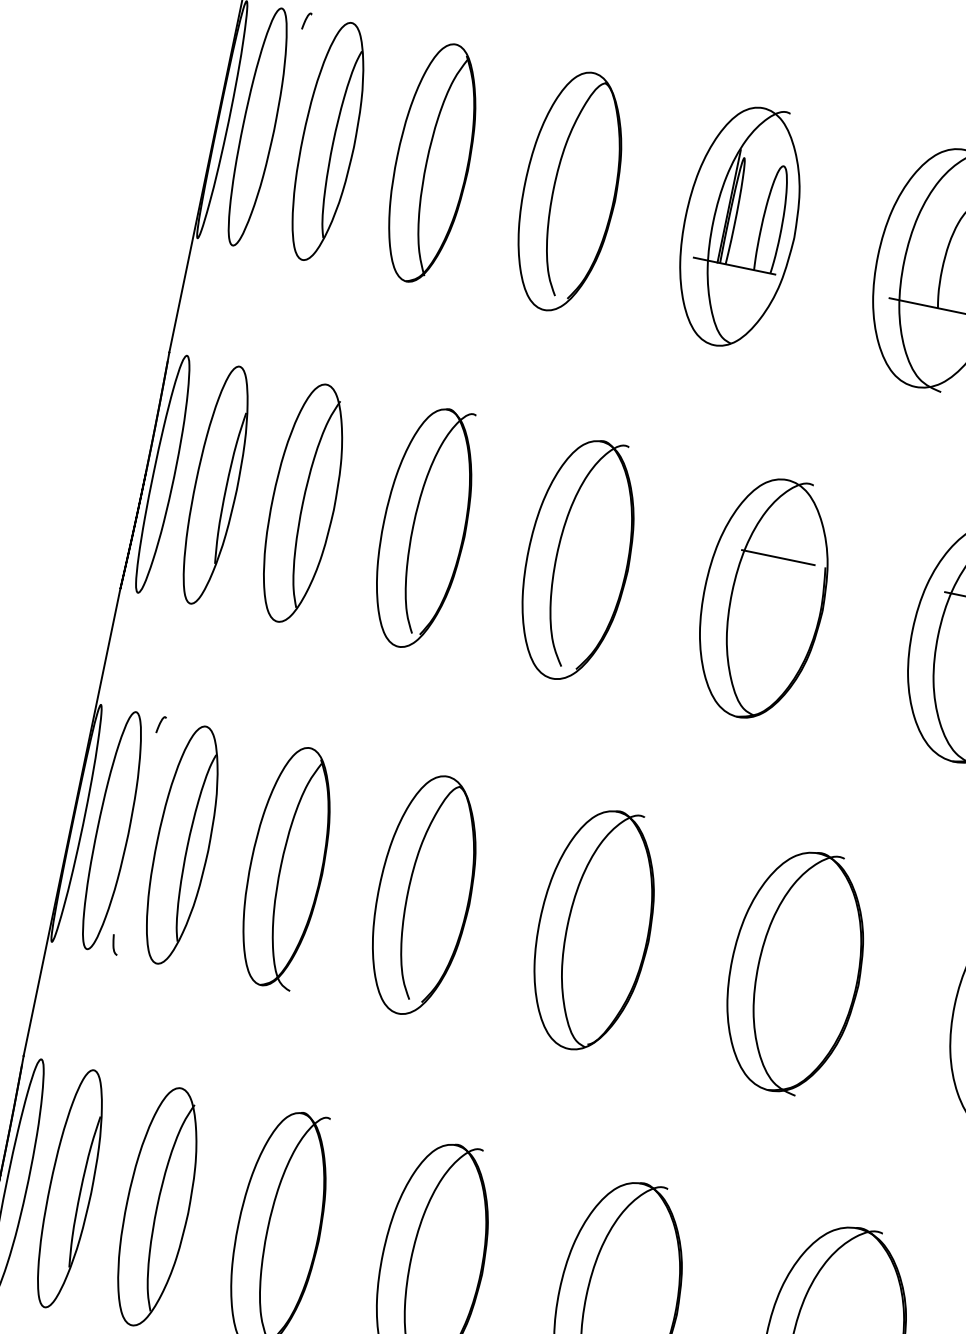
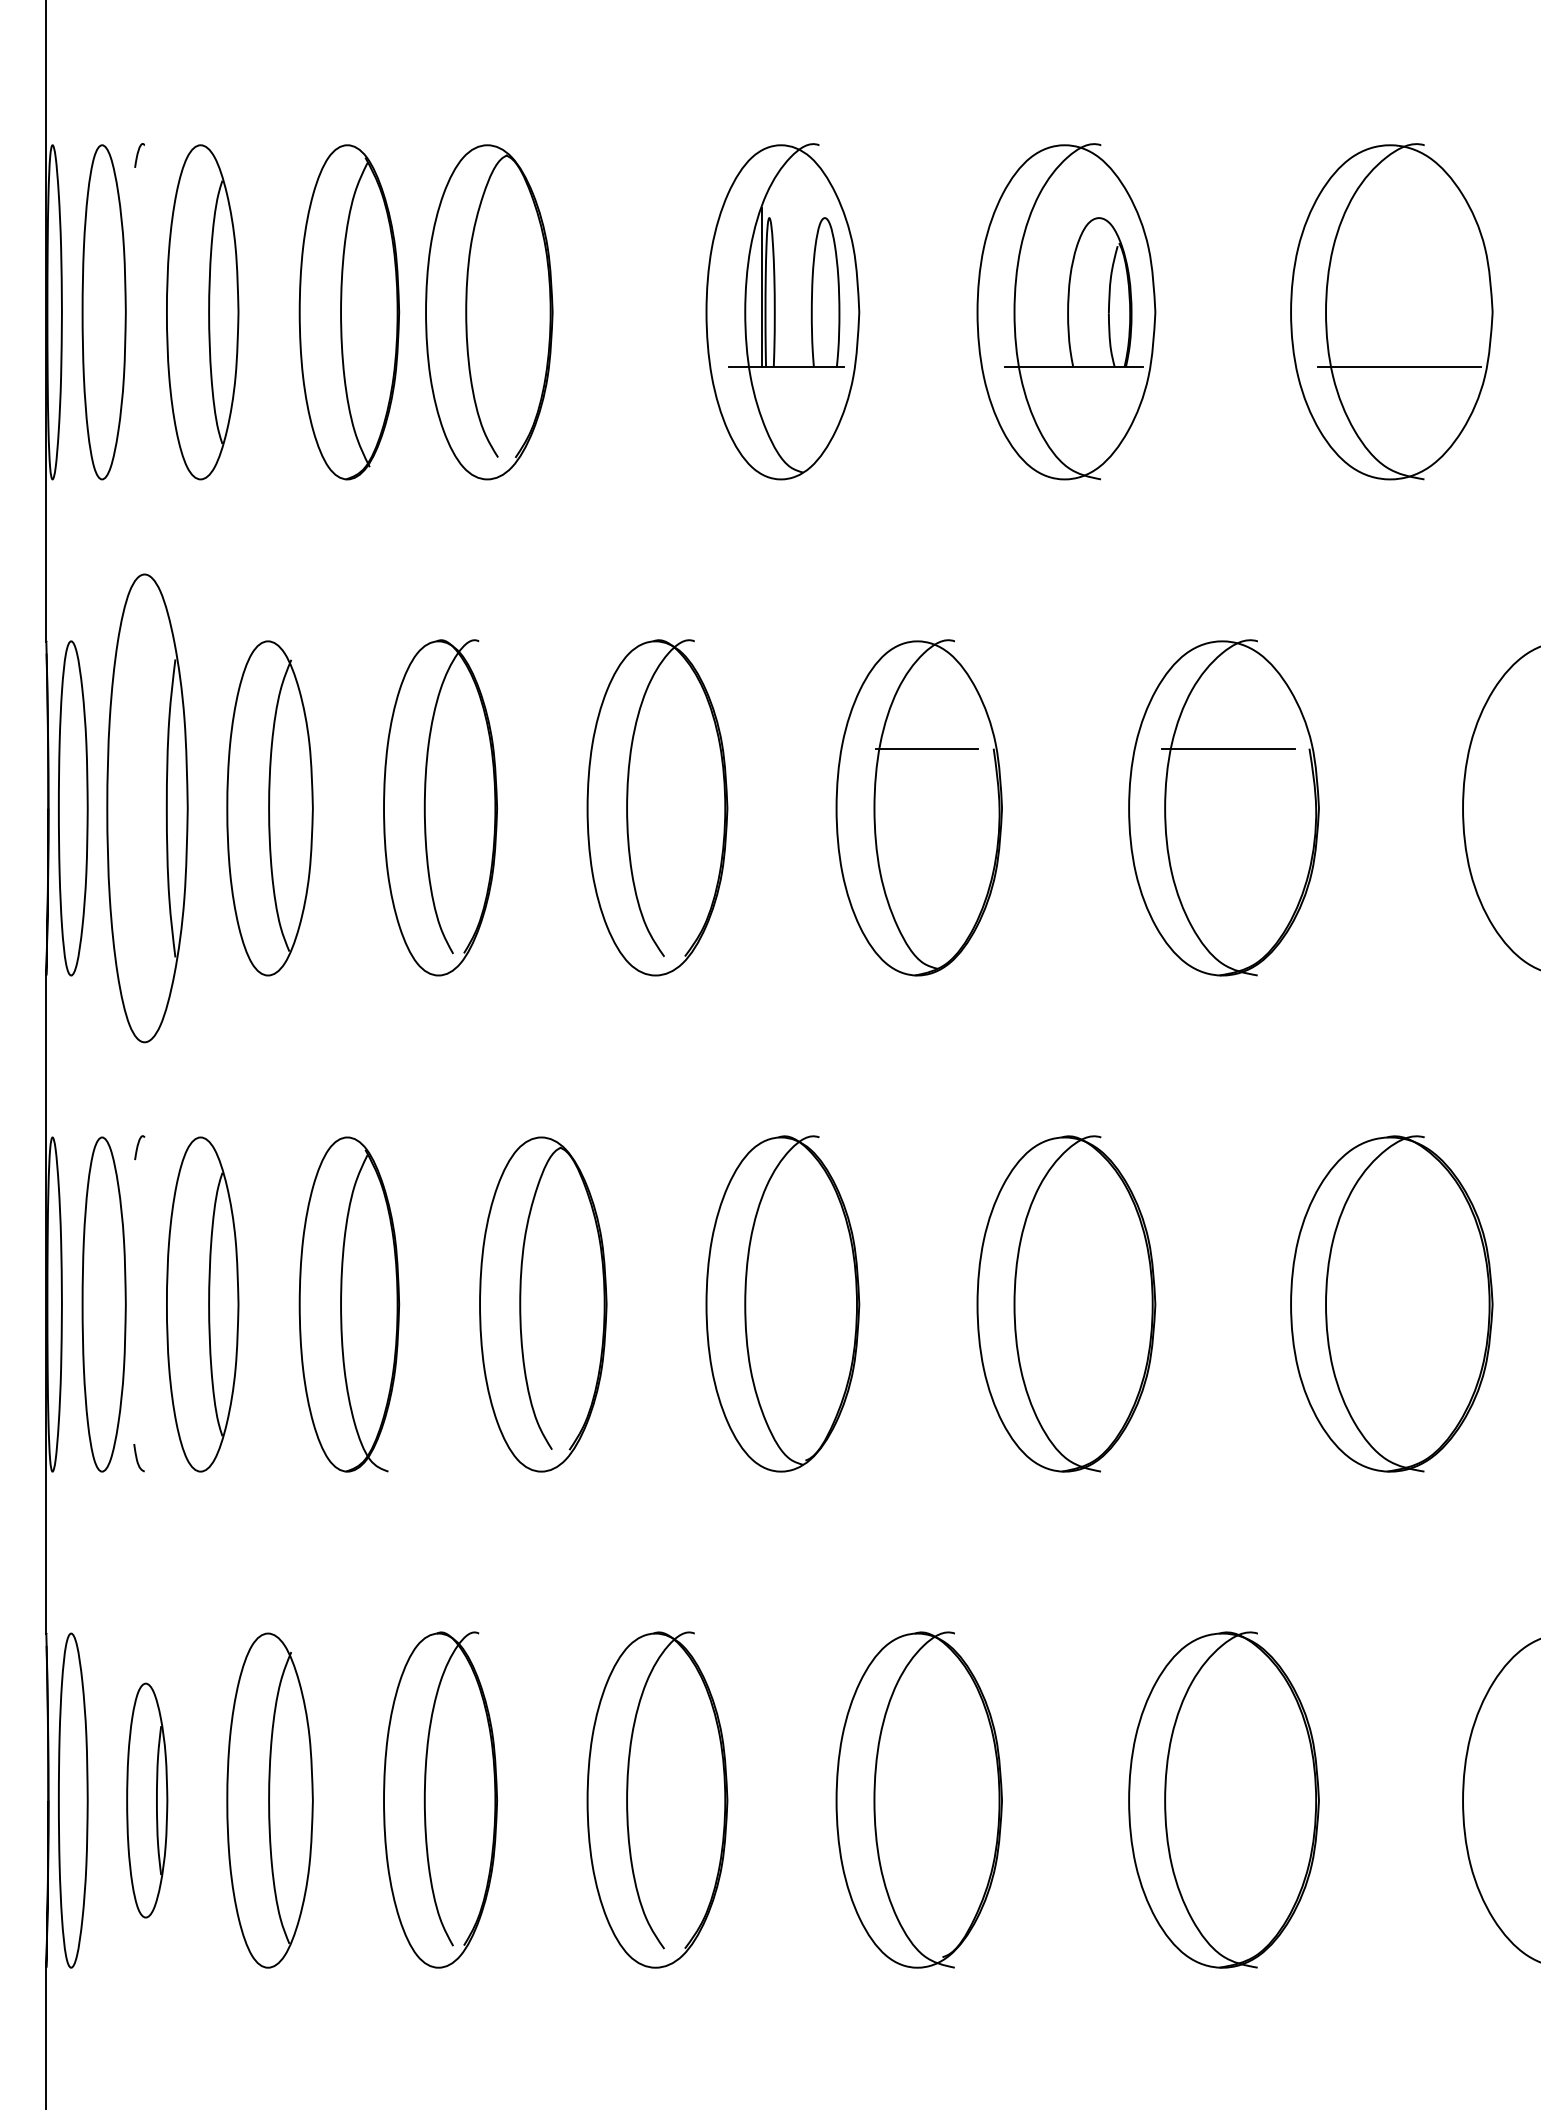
part: (570, 191) -> (489, 312), moved
part: (215, 485) -> (146, 808), size x1.4
part: (70, 1188) -> (146, 1800), size x0.7

